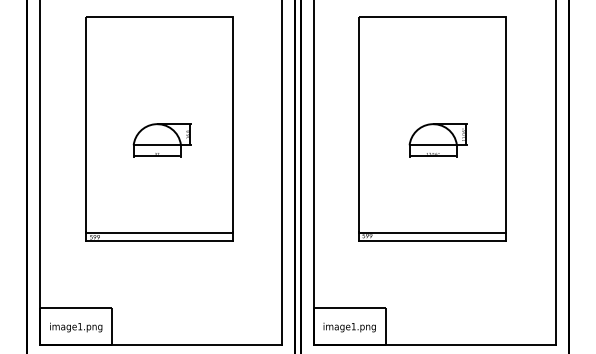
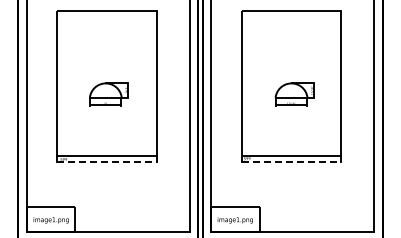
line: (159, 241) -> (107, 162), solid -> dashed
line: (433, 241) -> (291, 162), solid -> dashed

